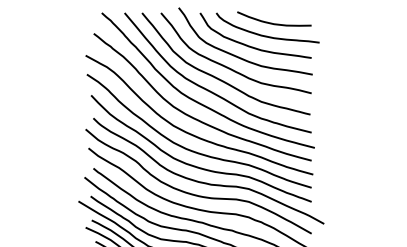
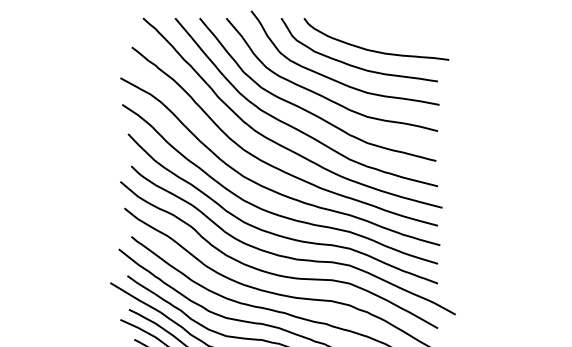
curve: (272, 22) -> (382, 31), removed

